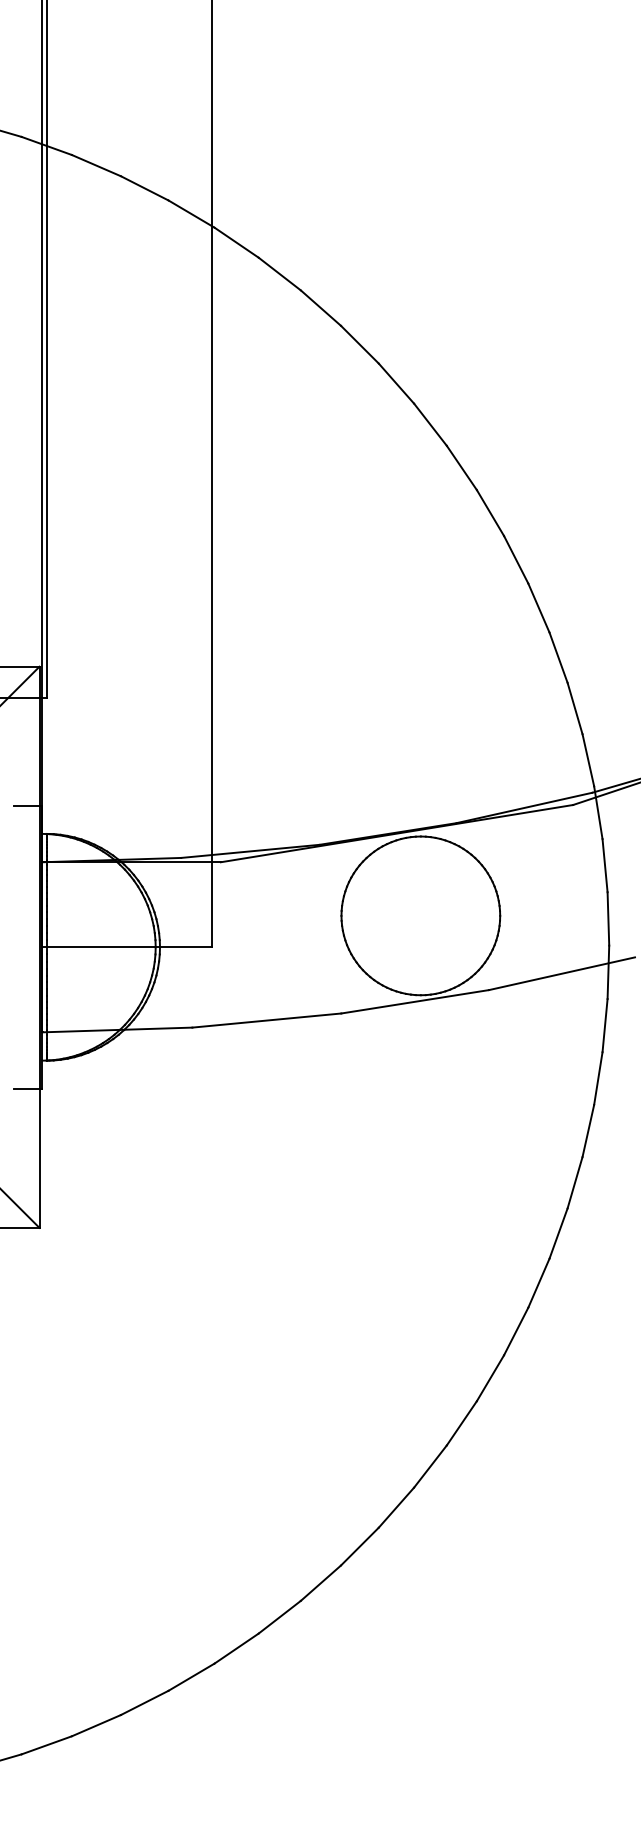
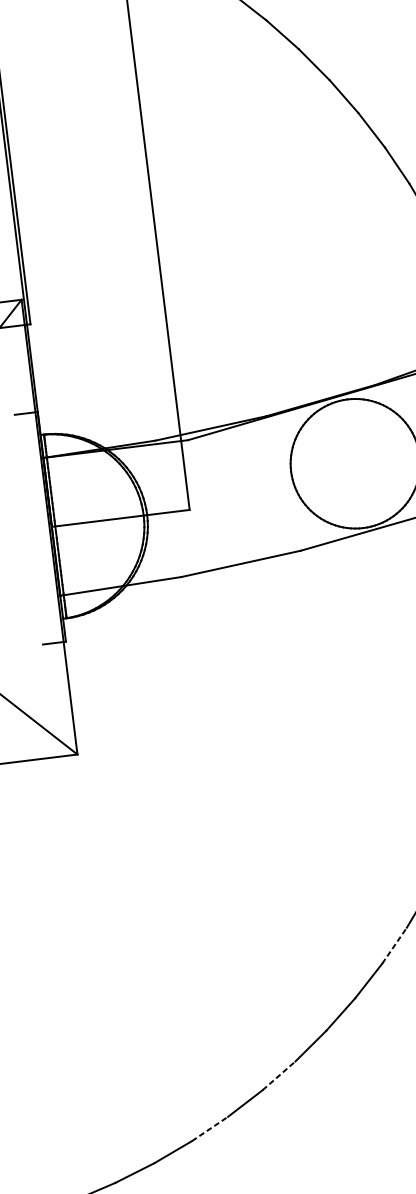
line: (396, 1507) -> (394, 945), solid -> dashed
line: (236, 1648) -> (278, 1075), solid -> dashed
line: (144, 1702) -> (209, 1128), solid -> dashed

